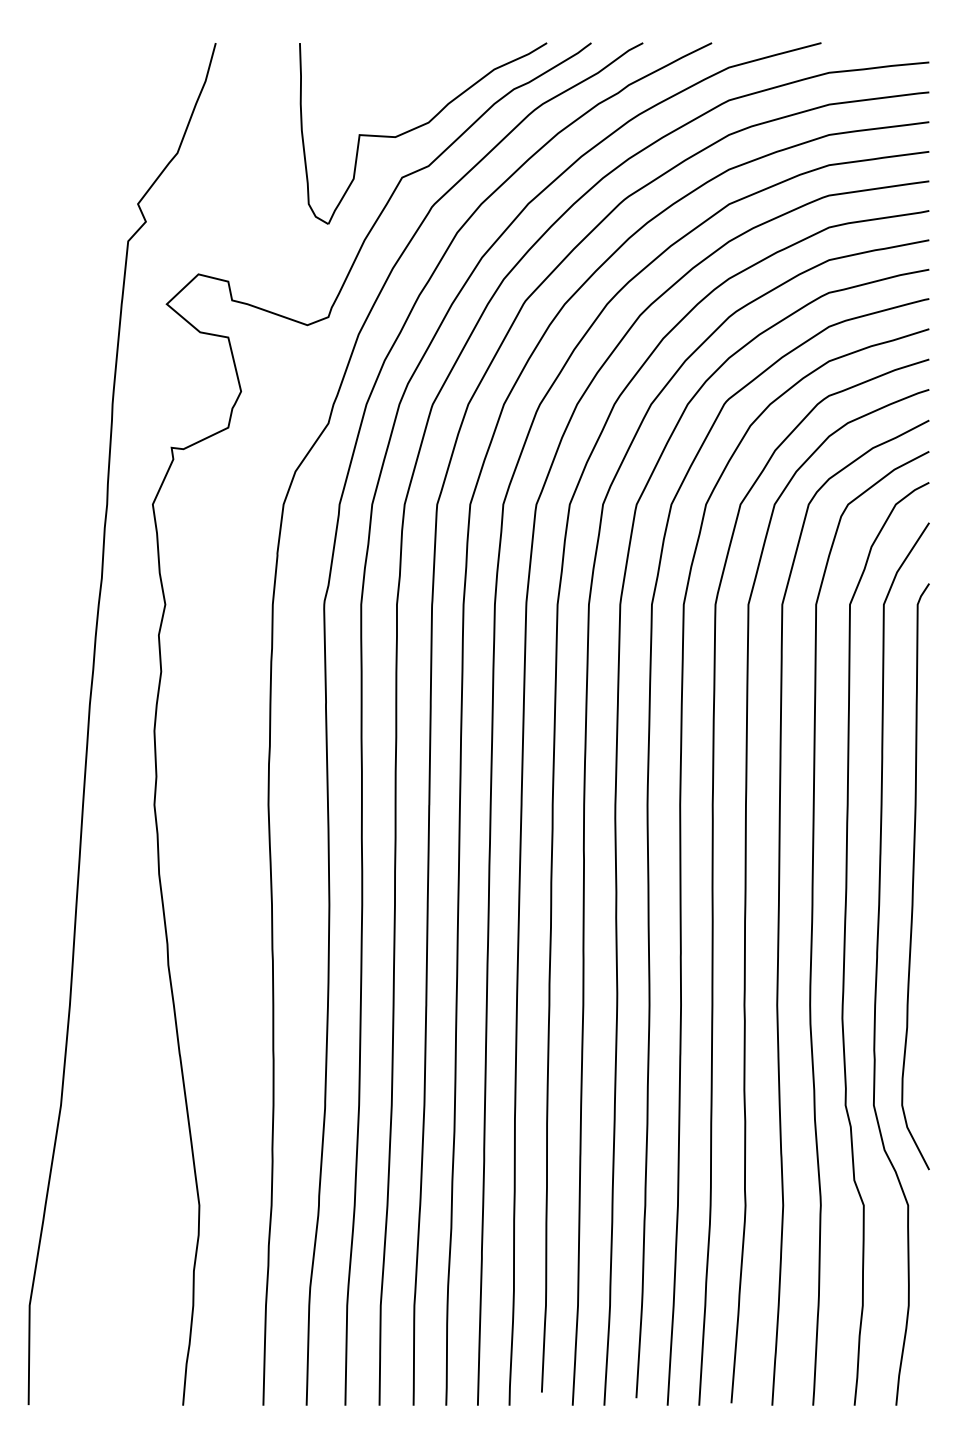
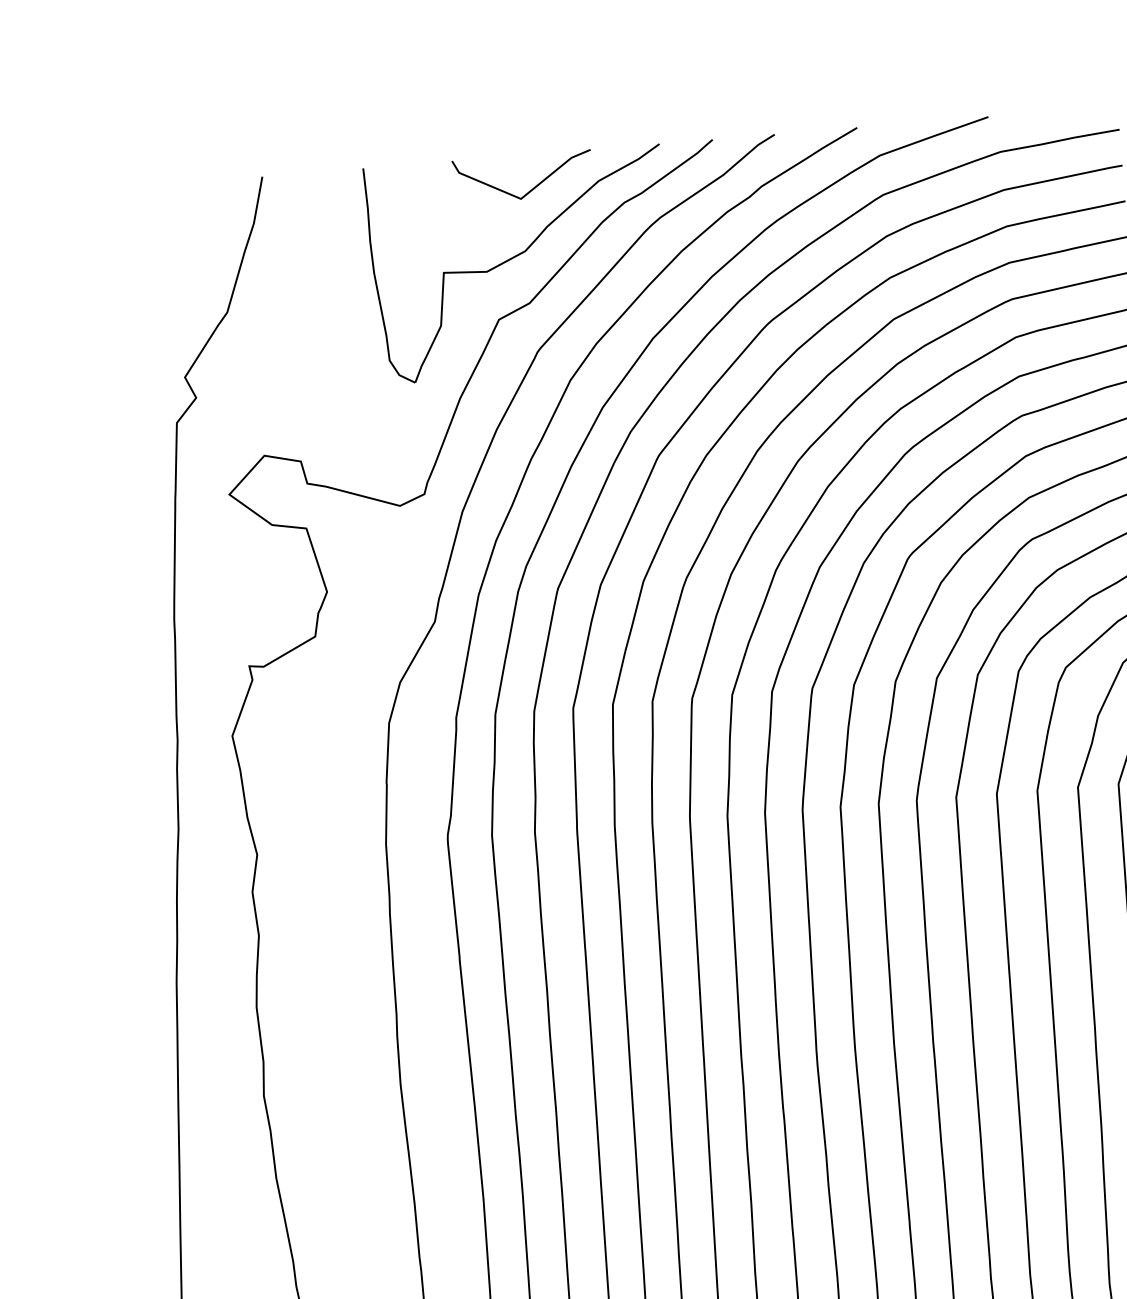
curve: (437, 71) -> (530, 188), added

